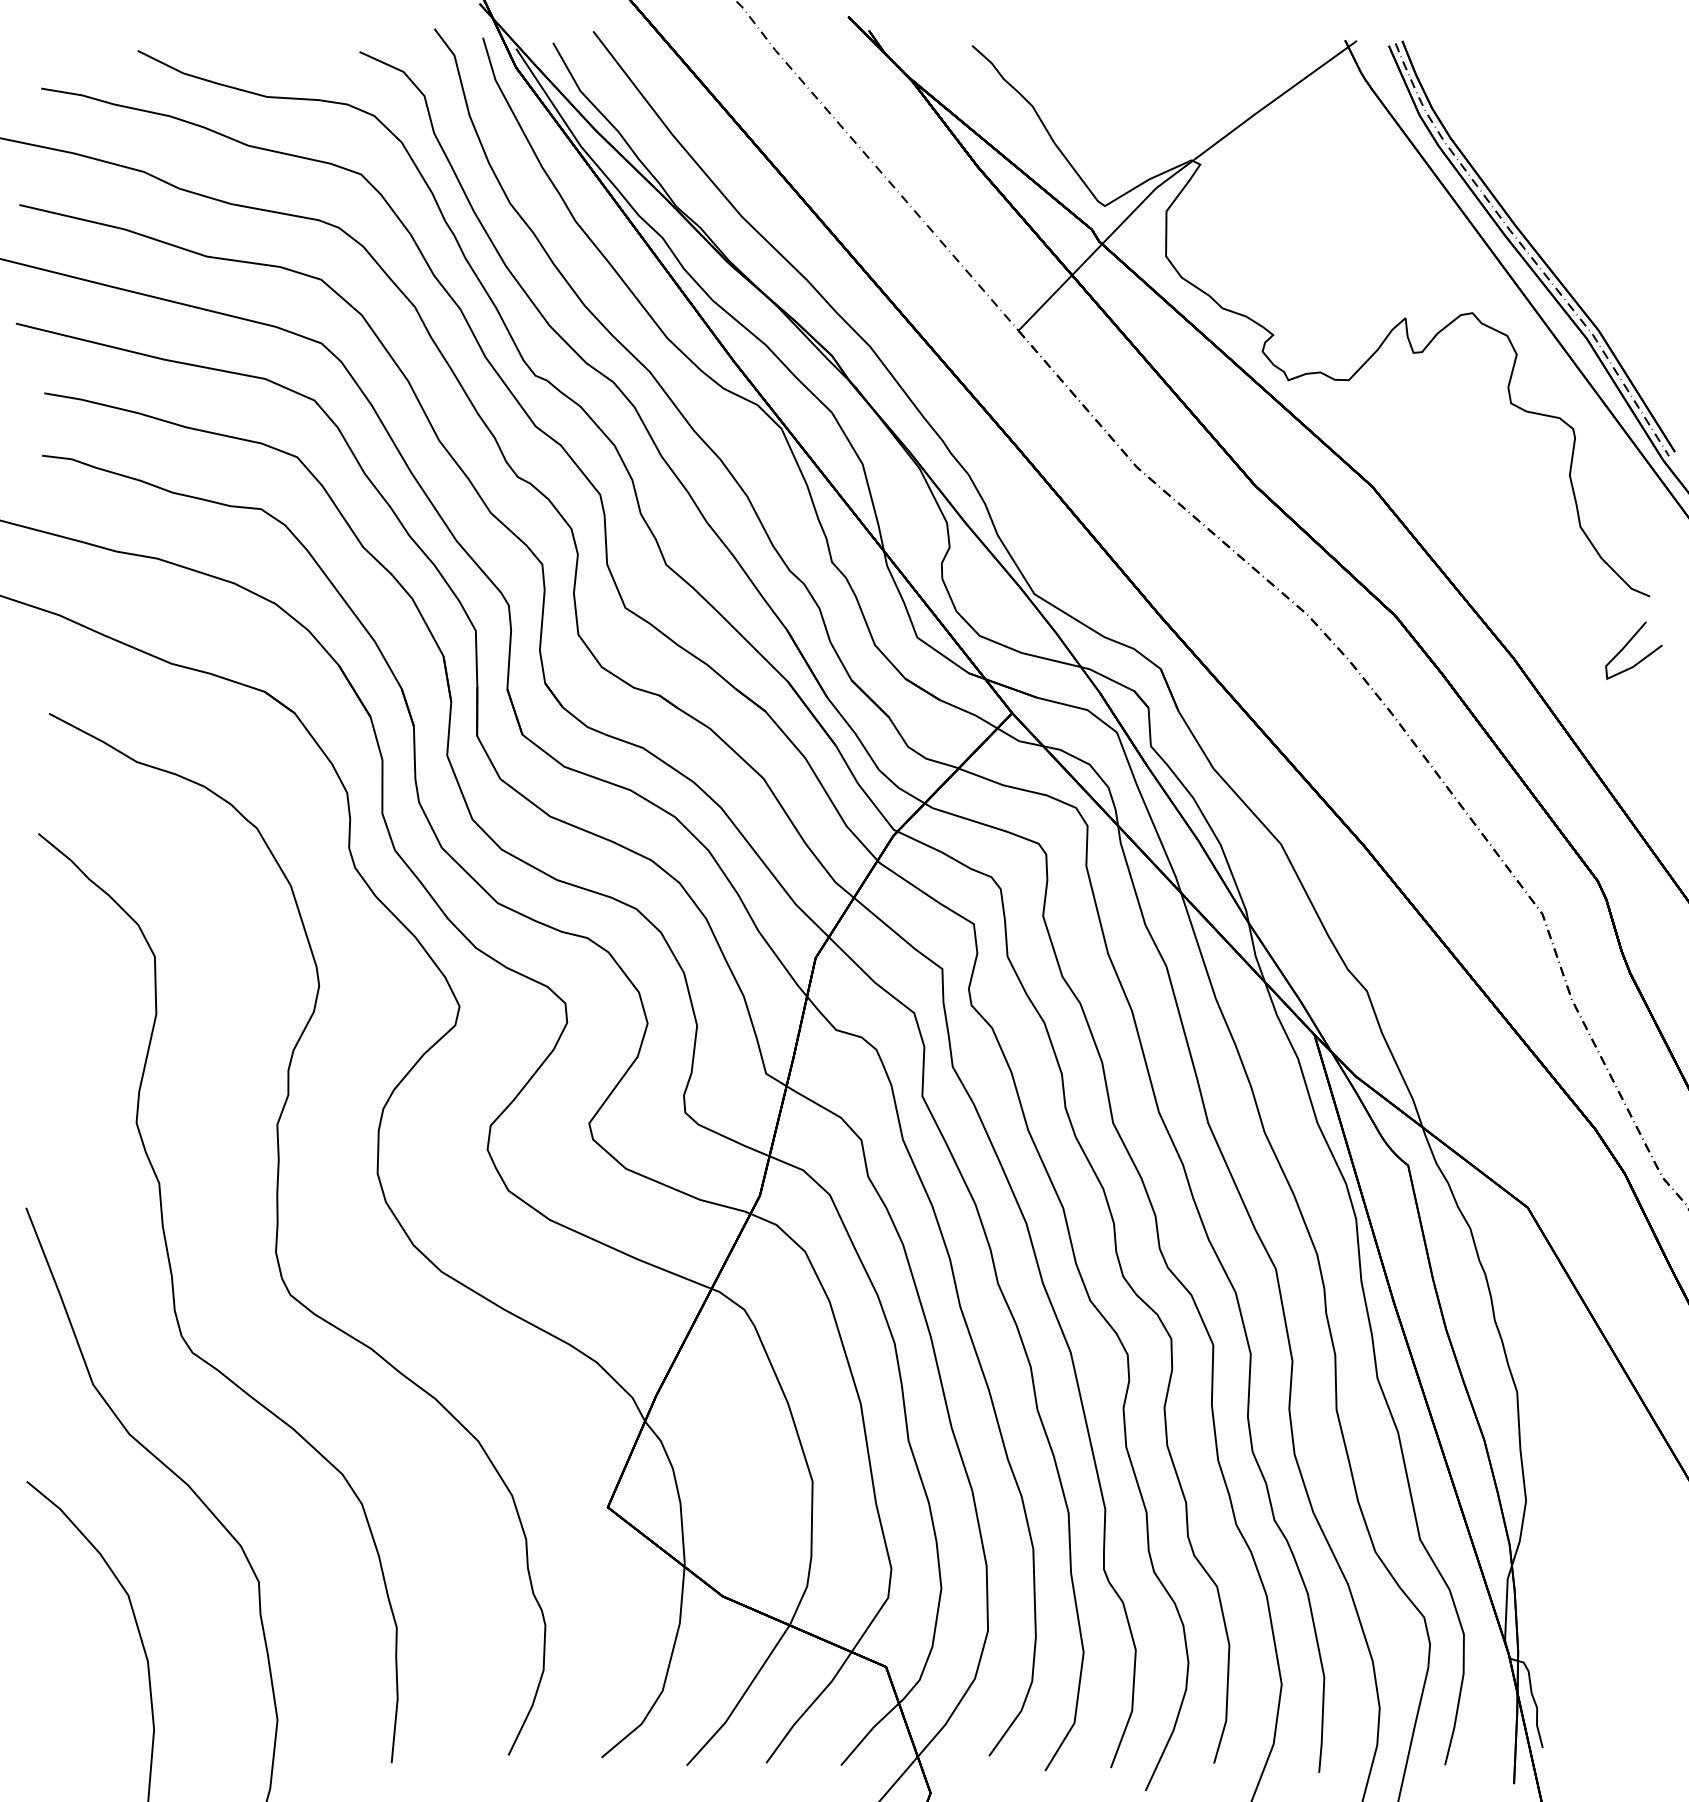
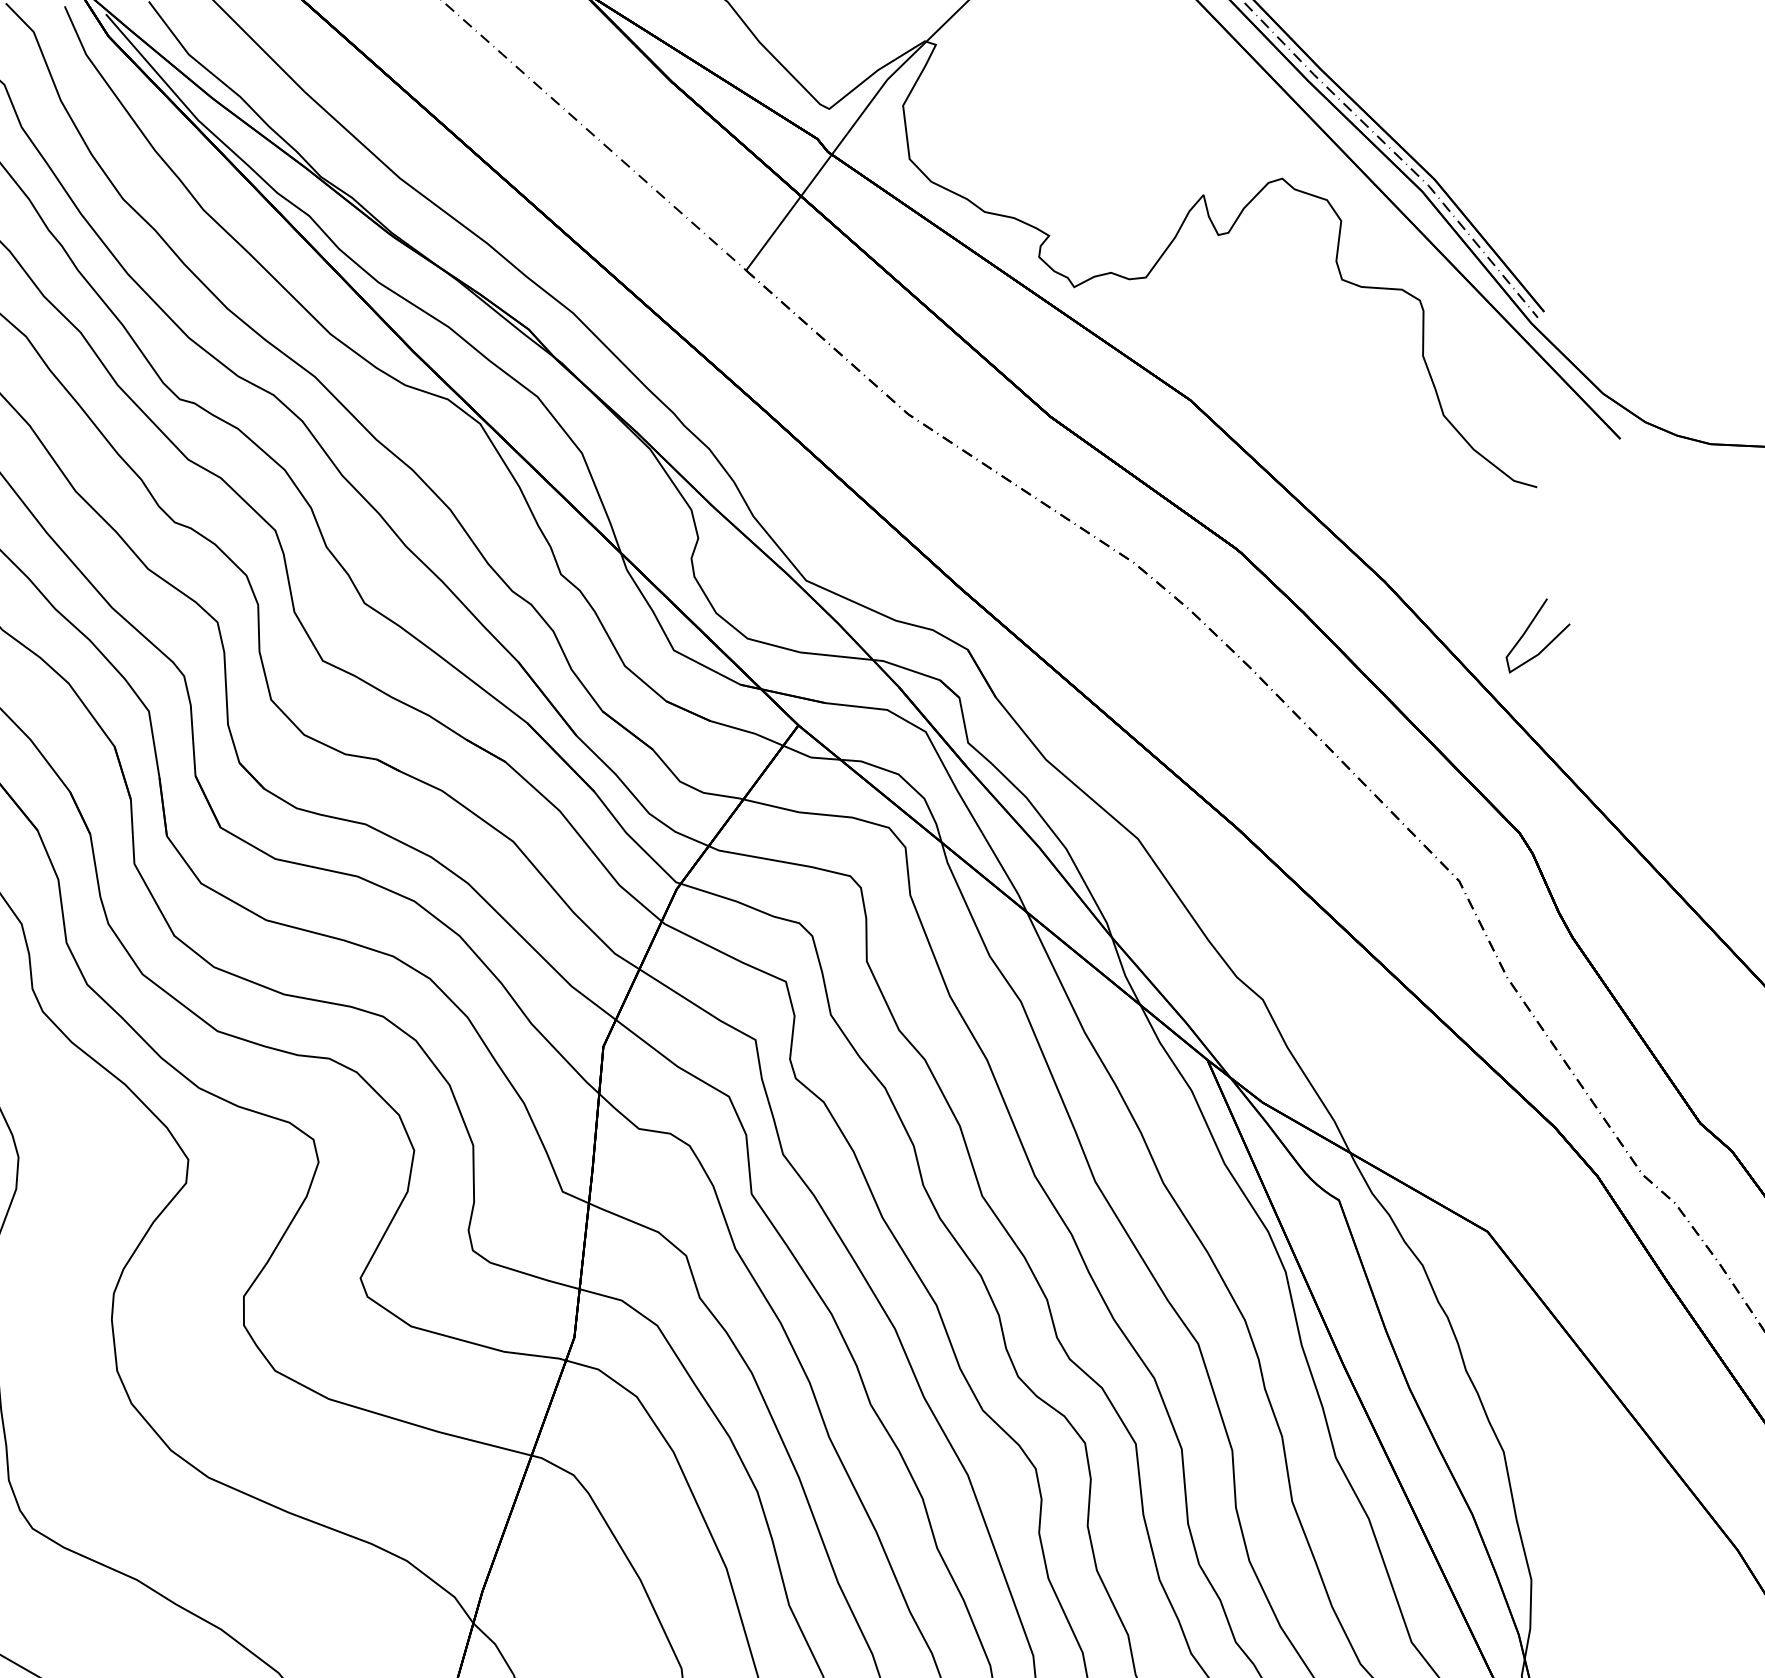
curve: (1627, 645) -> (1528, 629), moved

